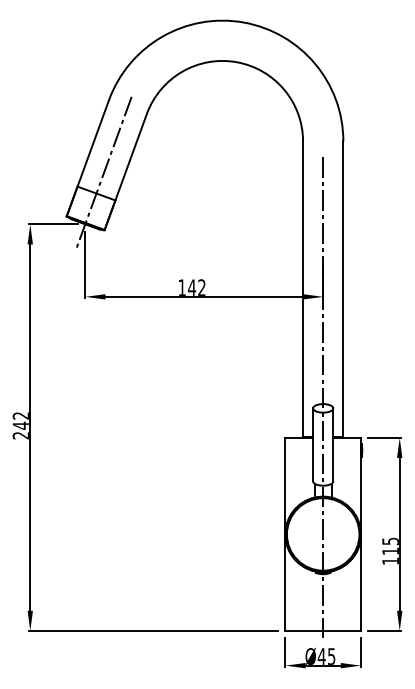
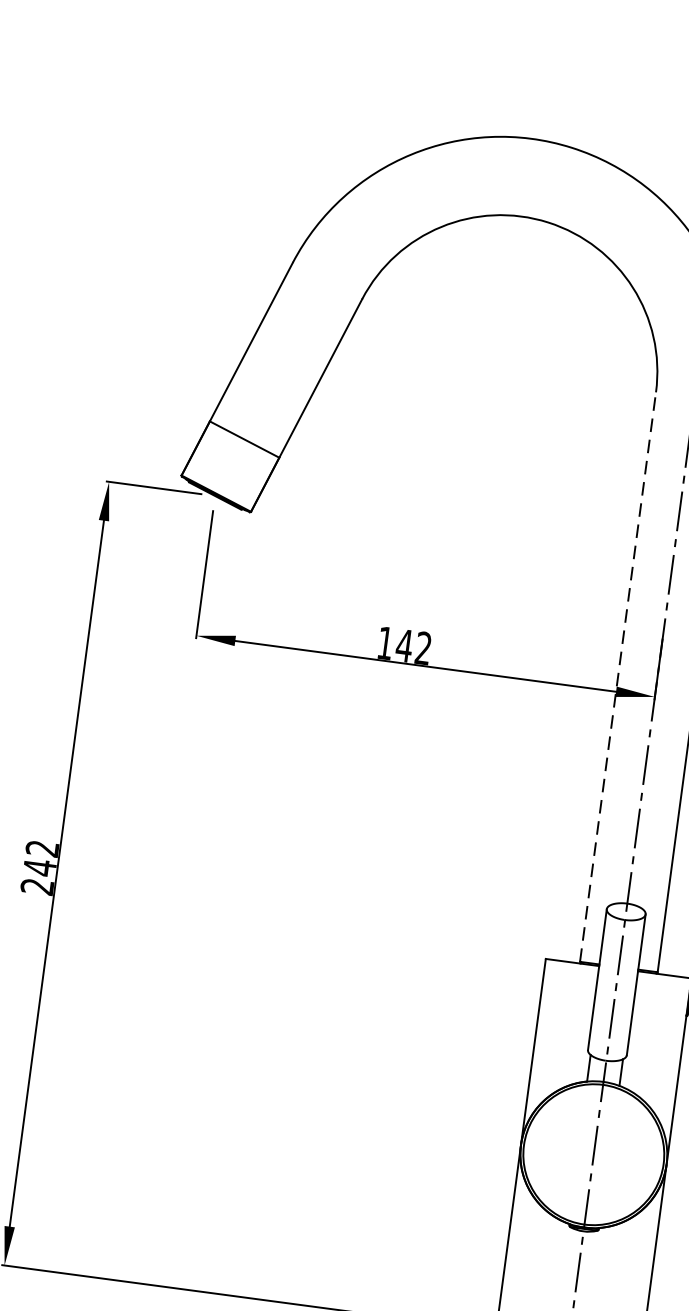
line: (103, 171) -> (263, 398), removed
line: (303, 289) -> (618, 677), solid -> dashed

